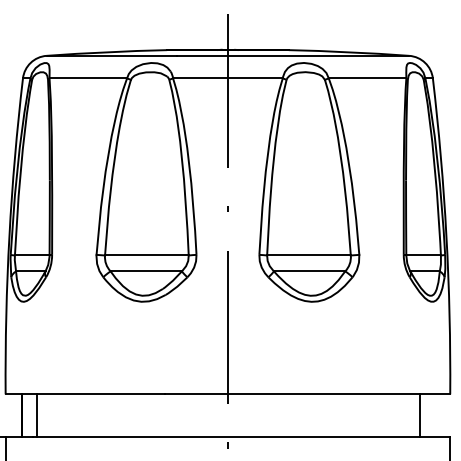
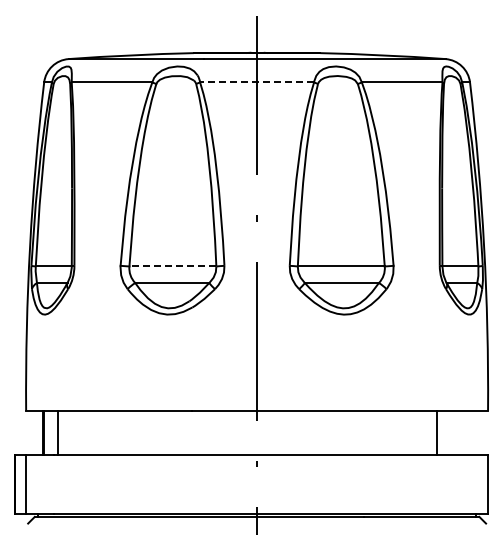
line: (228, 78) -> (257, 82), solid -> dashed
line: (146, 255) -> (172, 266), solid -> dashed
line: (419, 415) -> (437, 432), moved

